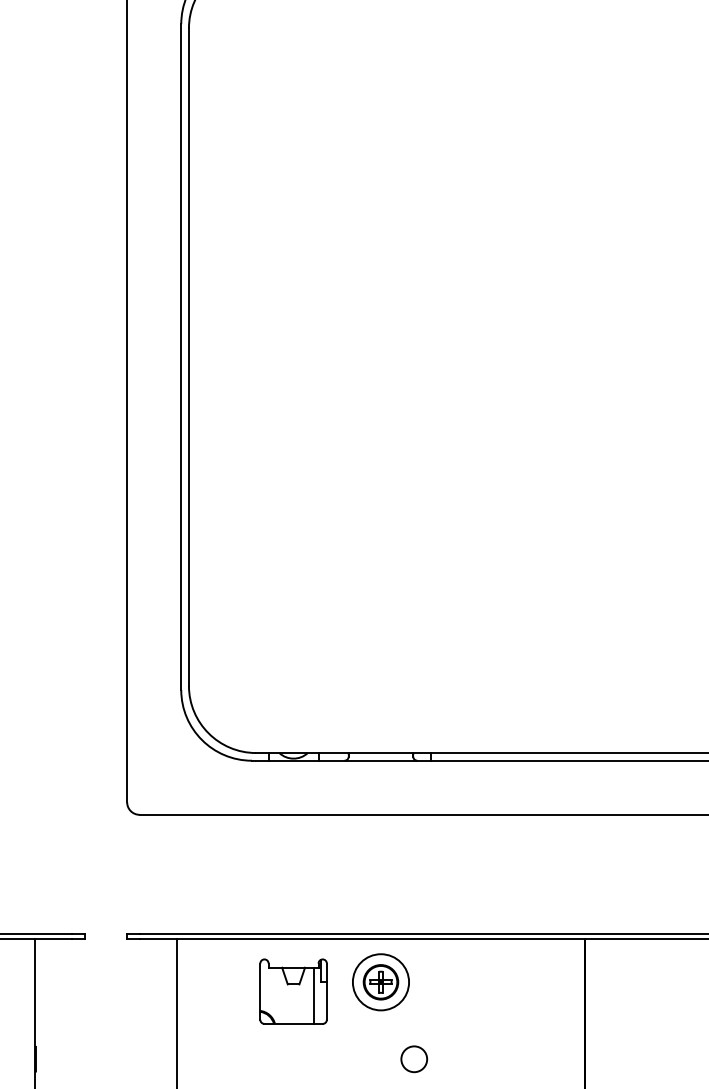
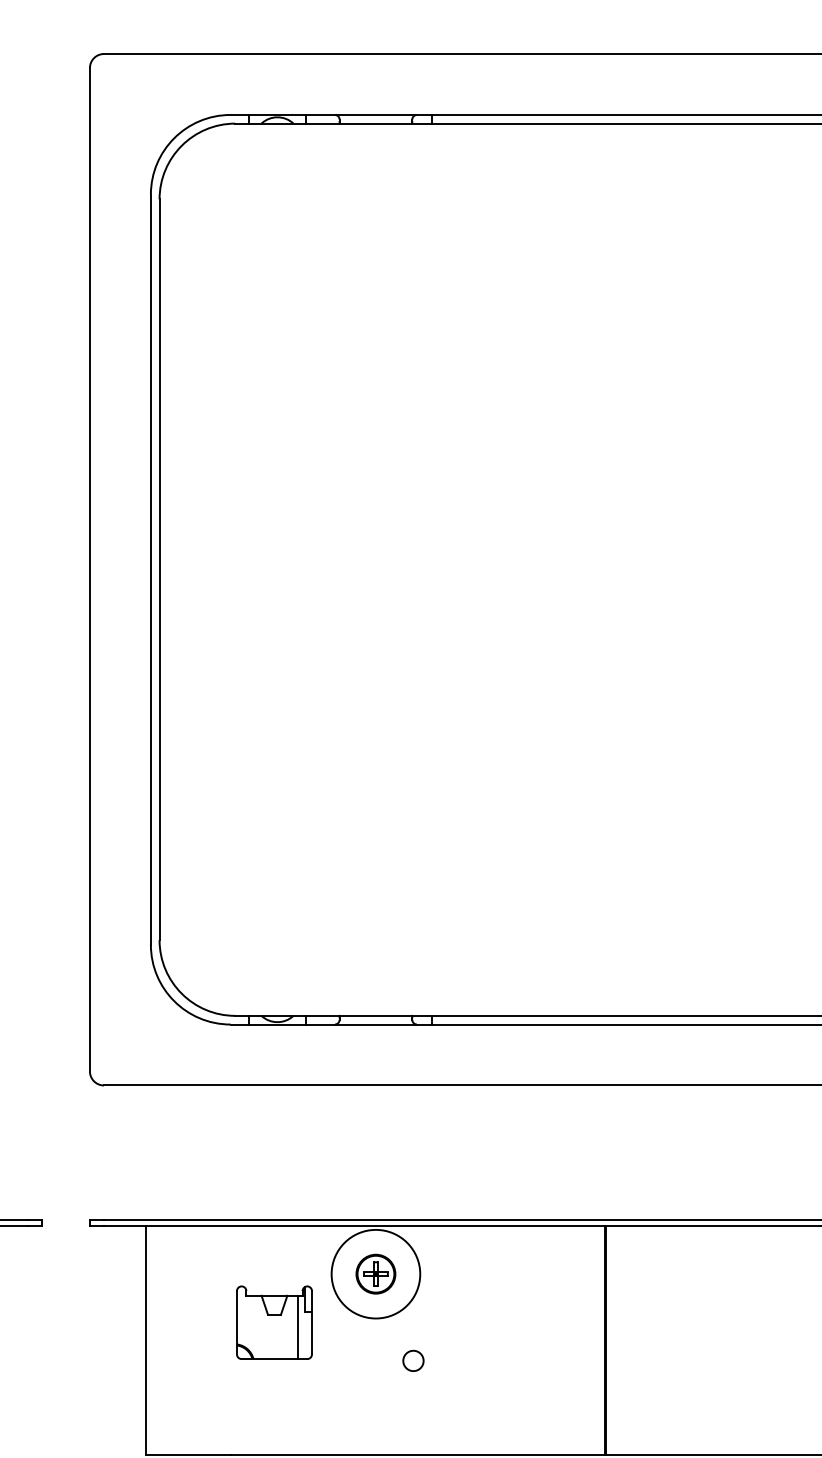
circle: (380, 981) -> (375, 1273), size x1.4
part: (293, 991) -> (274, 1322), moved
circle: (414, 1058) -> (413, 1360), size x0.7

